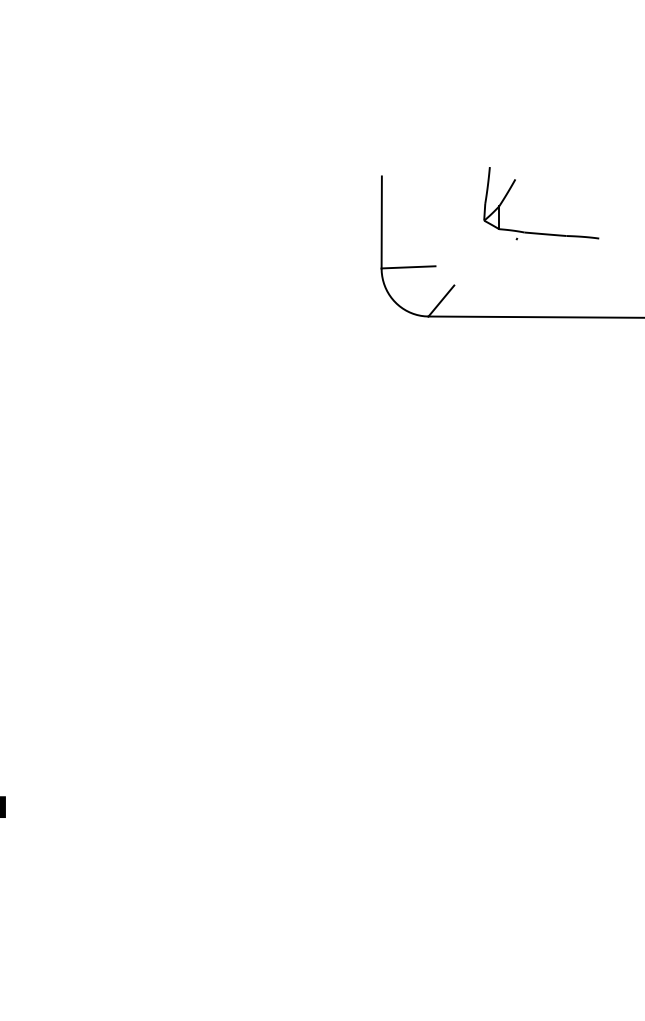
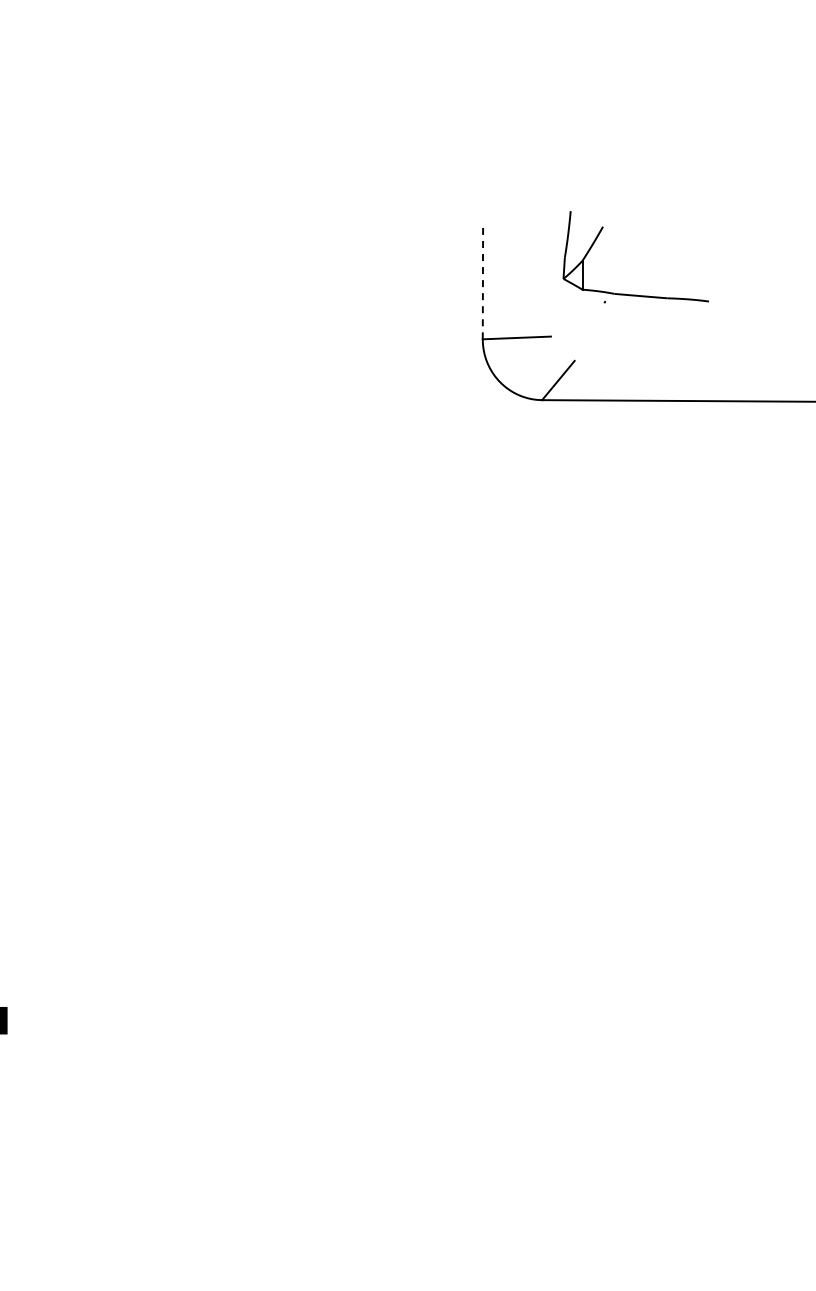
line: (381, 221) -> (482, 280), solid -> dashed
part: (541, 232) -> (635, 294), moved

